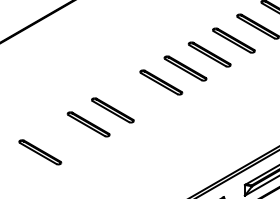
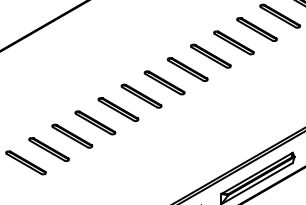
part: (137, 96) -> (118, 109), added
part: (64, 138) -> (49, 149), added

